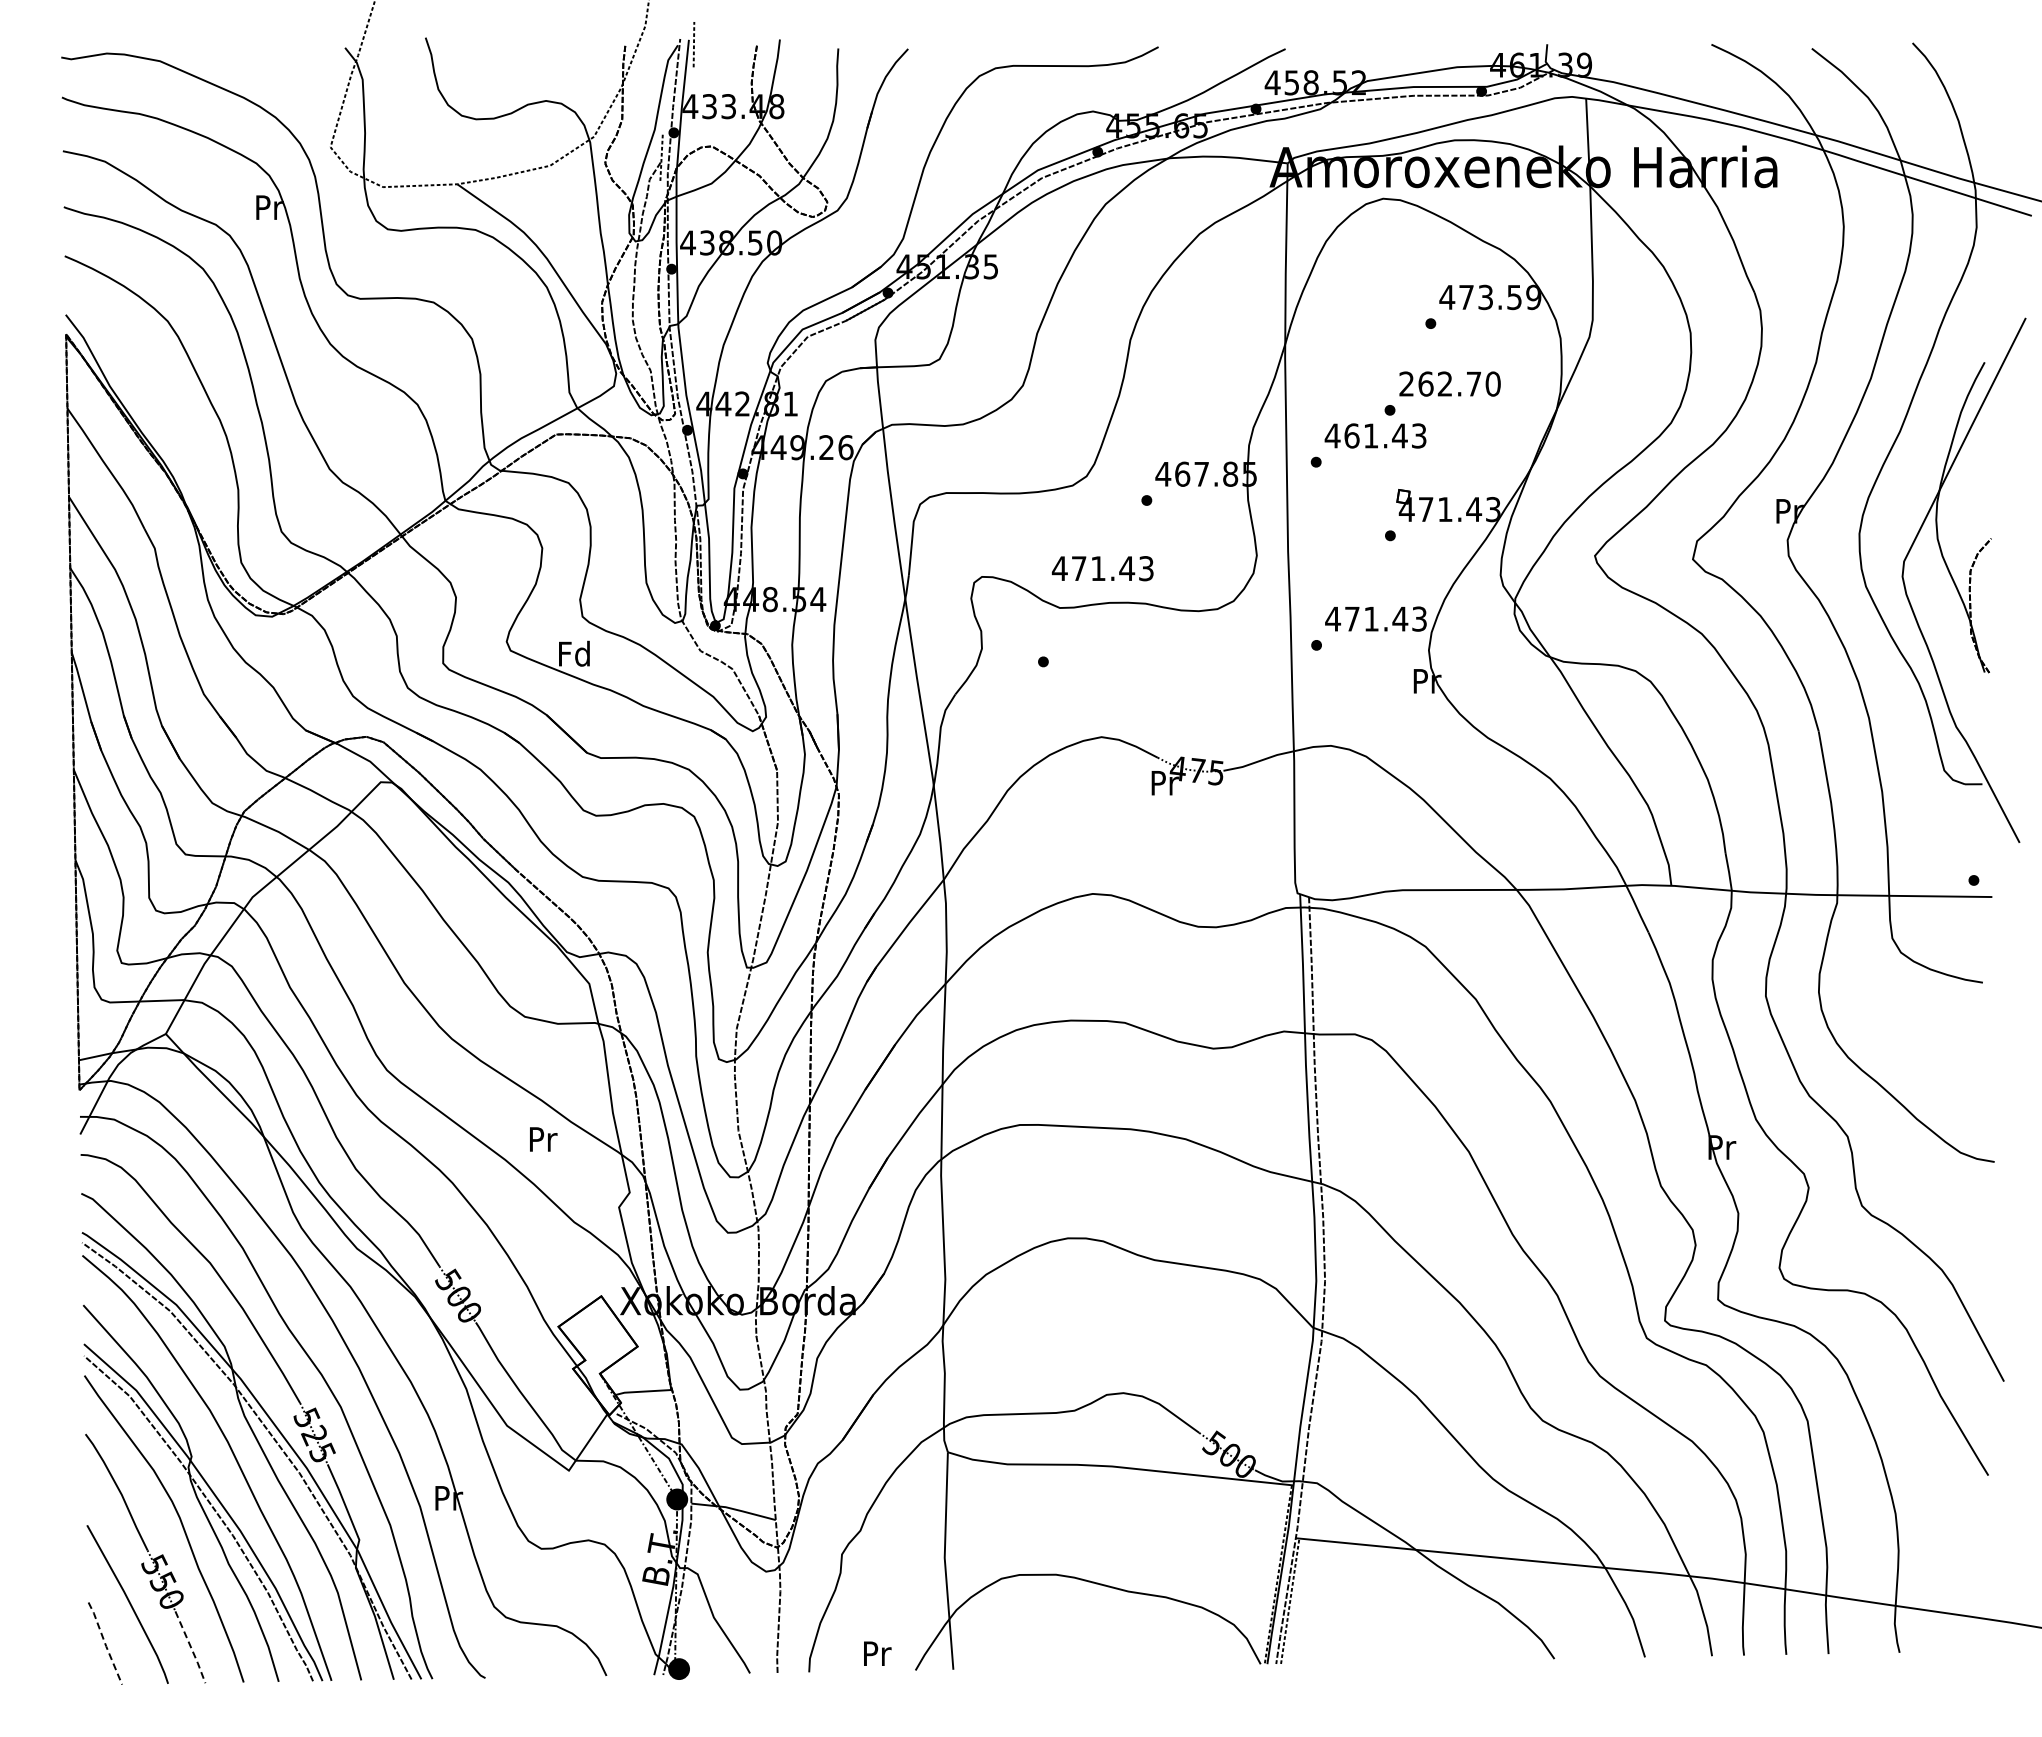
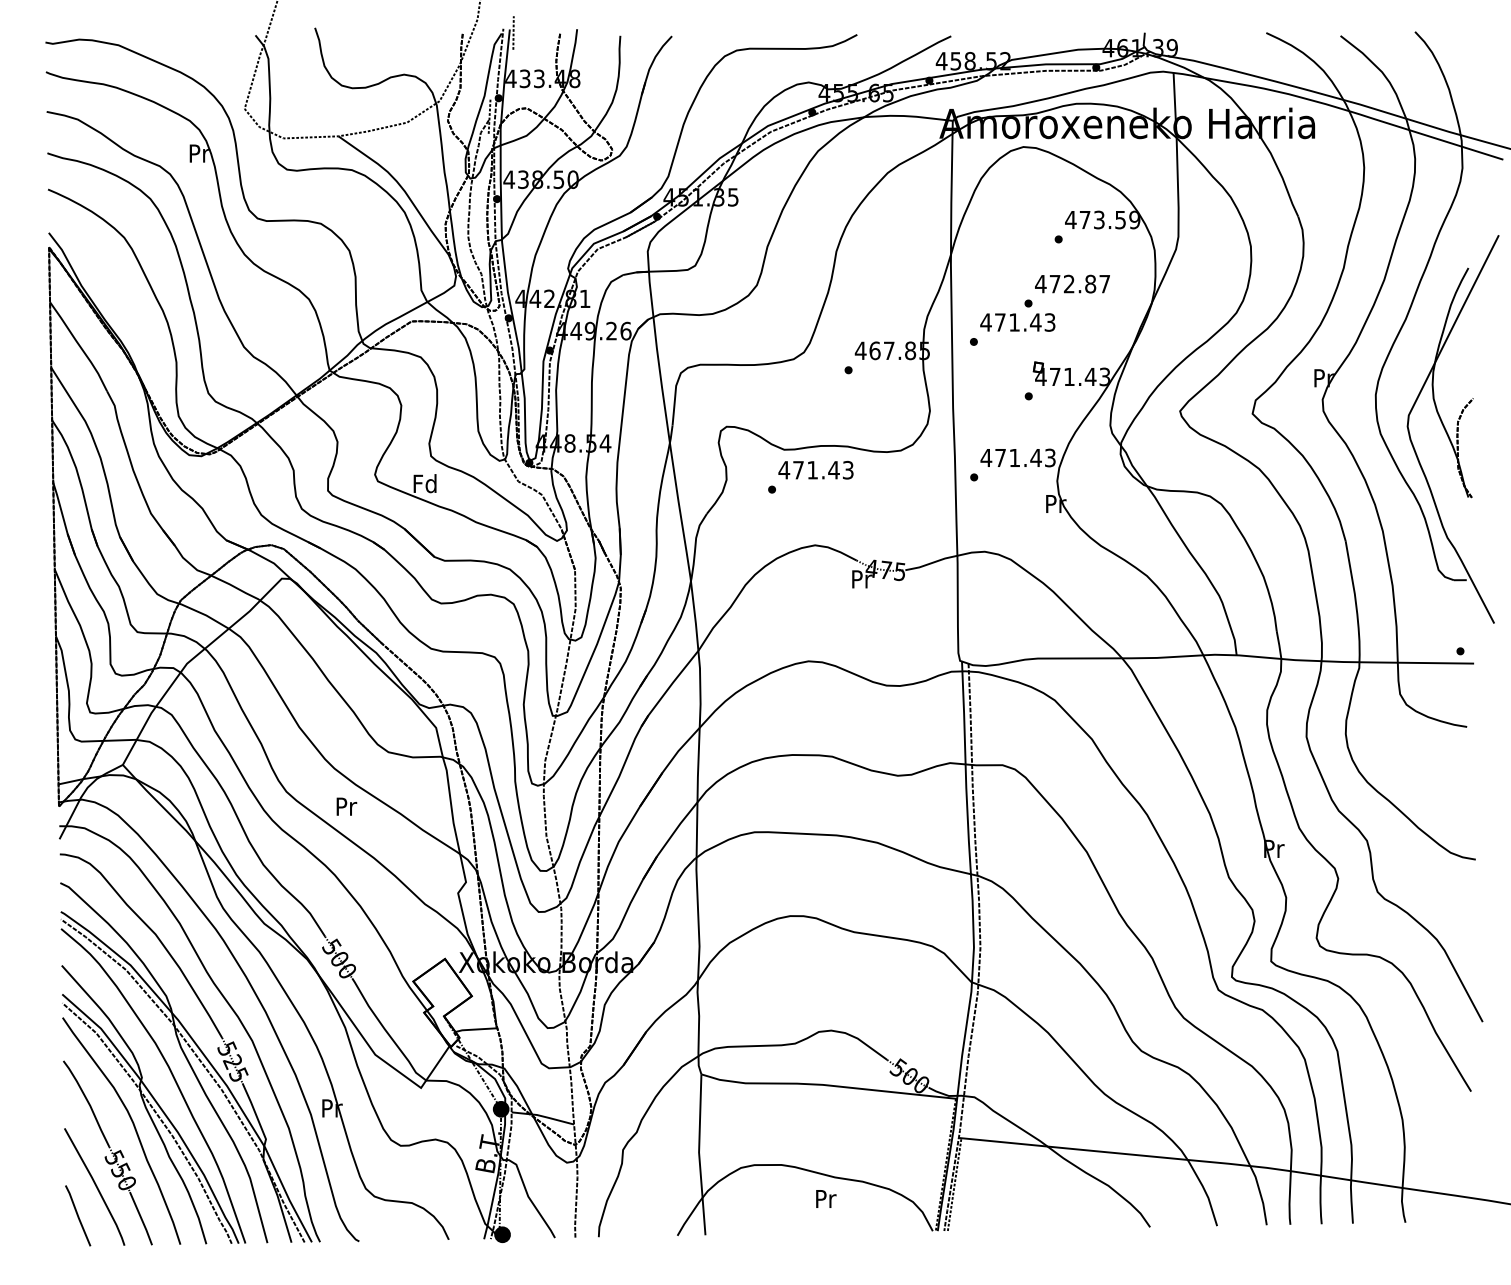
text: (1449, 383) -> (1072, 283), 262.70 -> 472.87
text: (1351, 435) -> (1000, 322), 461.43 -> 471.43
text: (1102, 568) -> (815, 470), moved
text: (543, 1139) -> (346, 806), moved
line: (105, 1643) -> (78, 1215), dashed -> solid
line: (191, 1647) -> (141, 1218), dashed -> solid
text: (877, 1653) -> (826, 1198), moved

